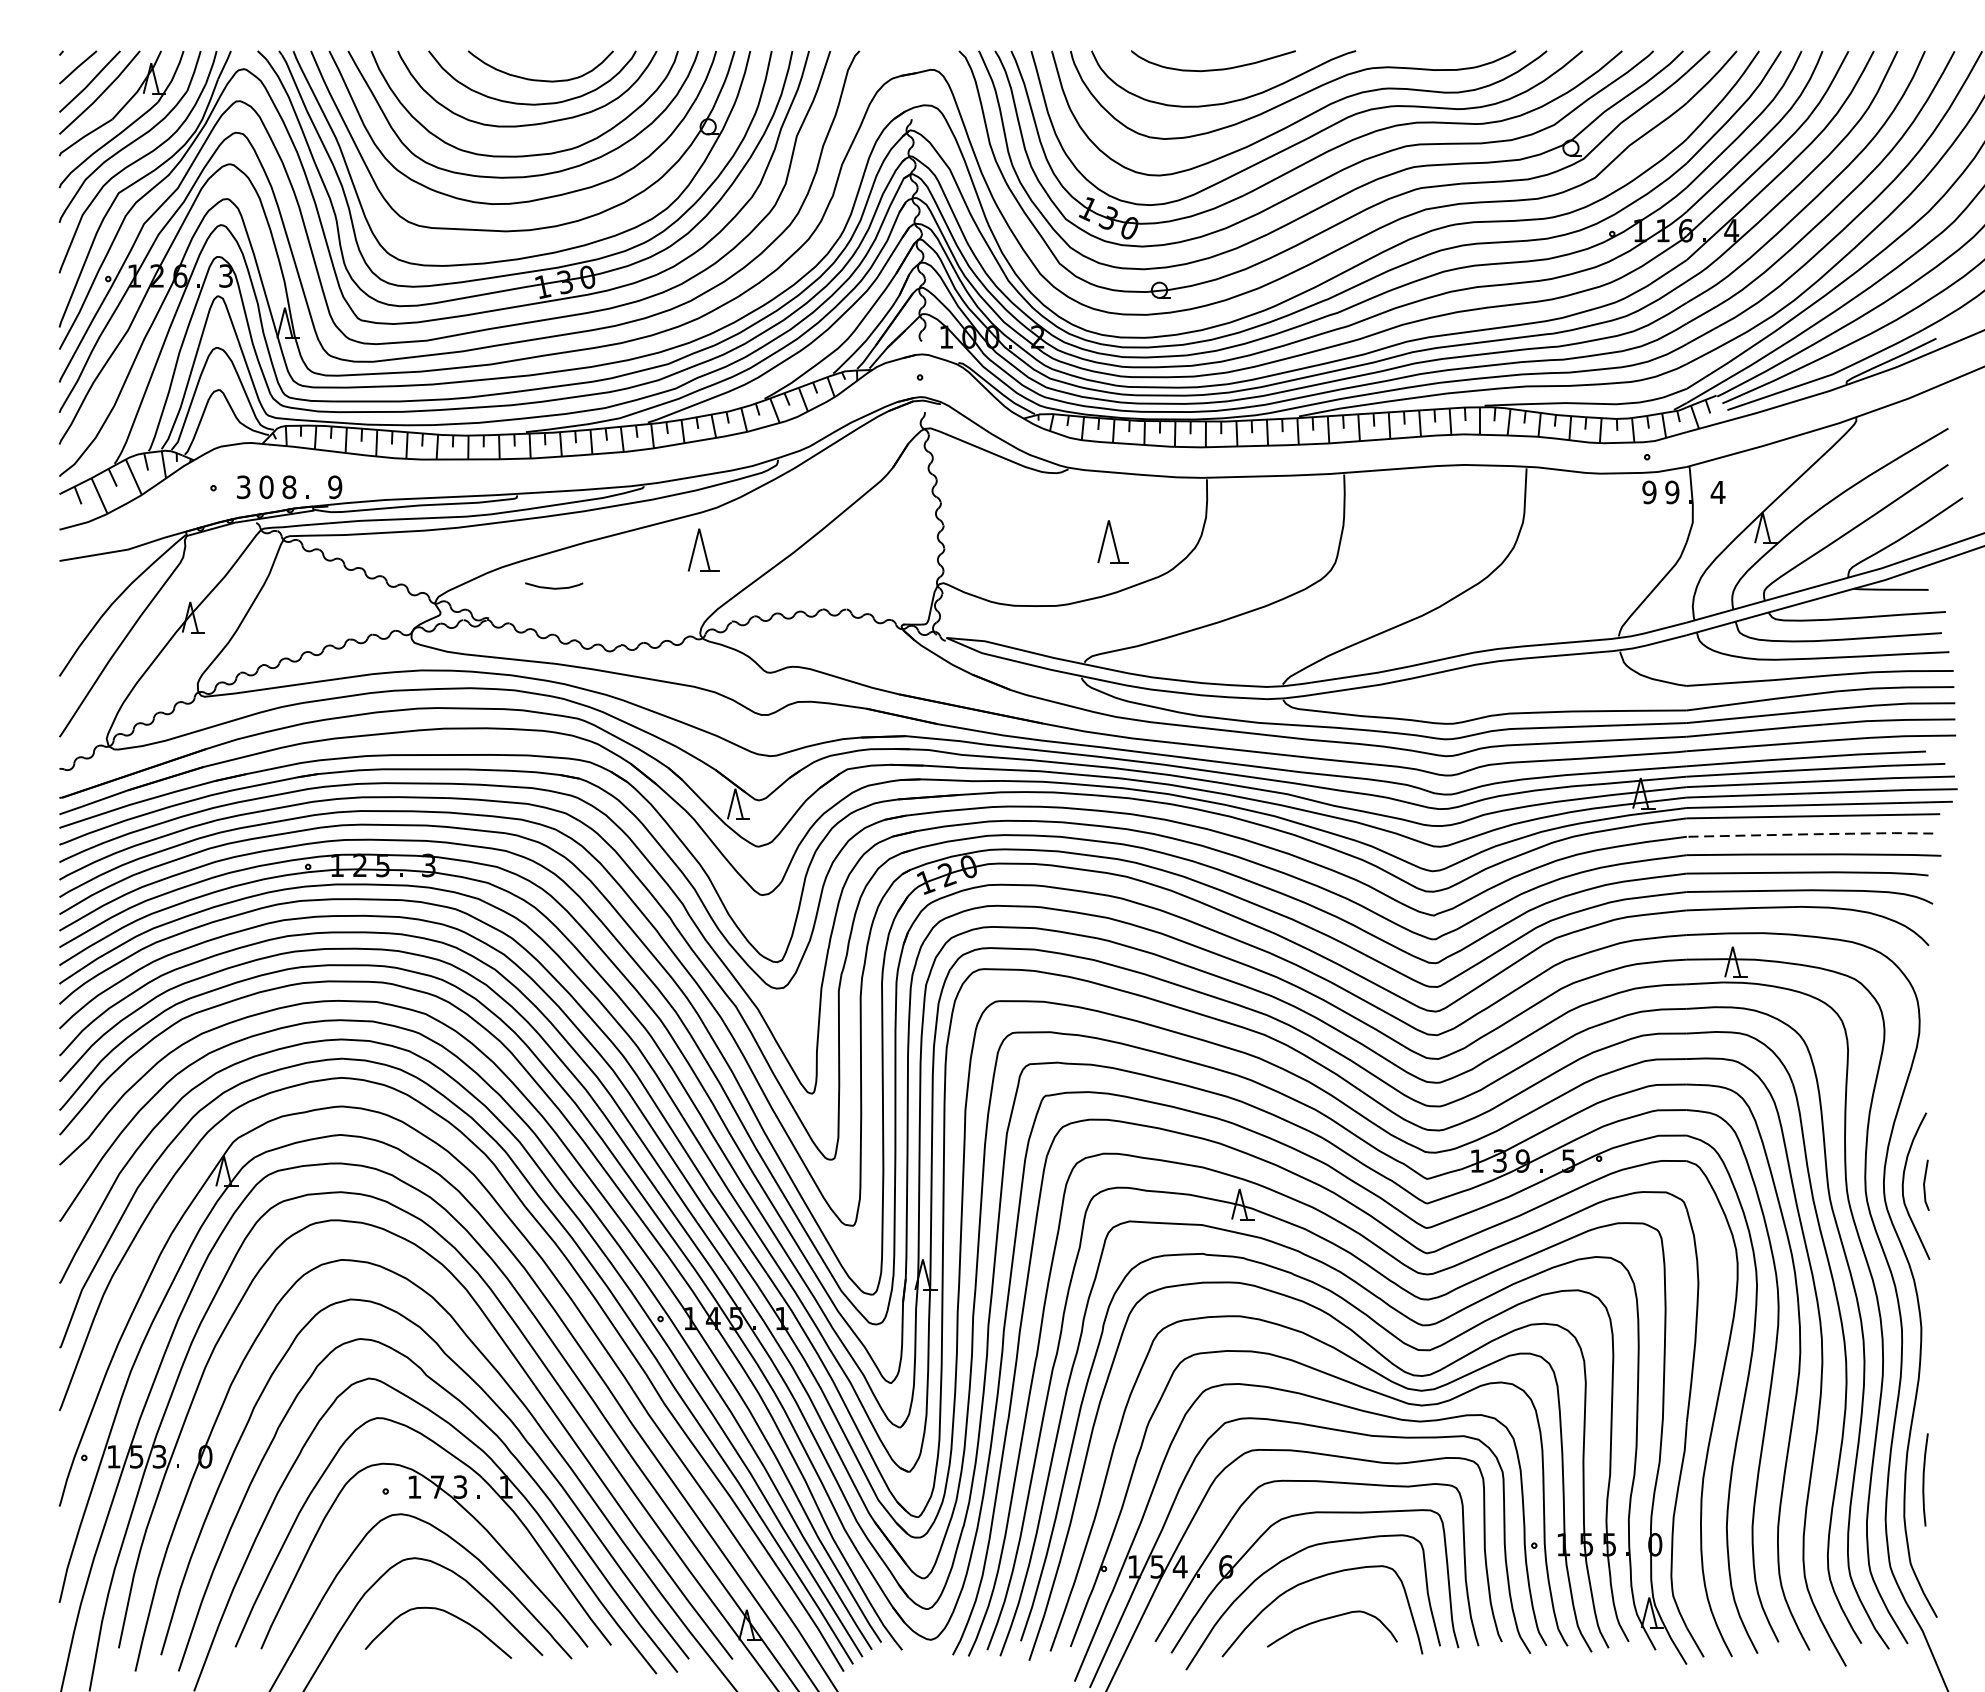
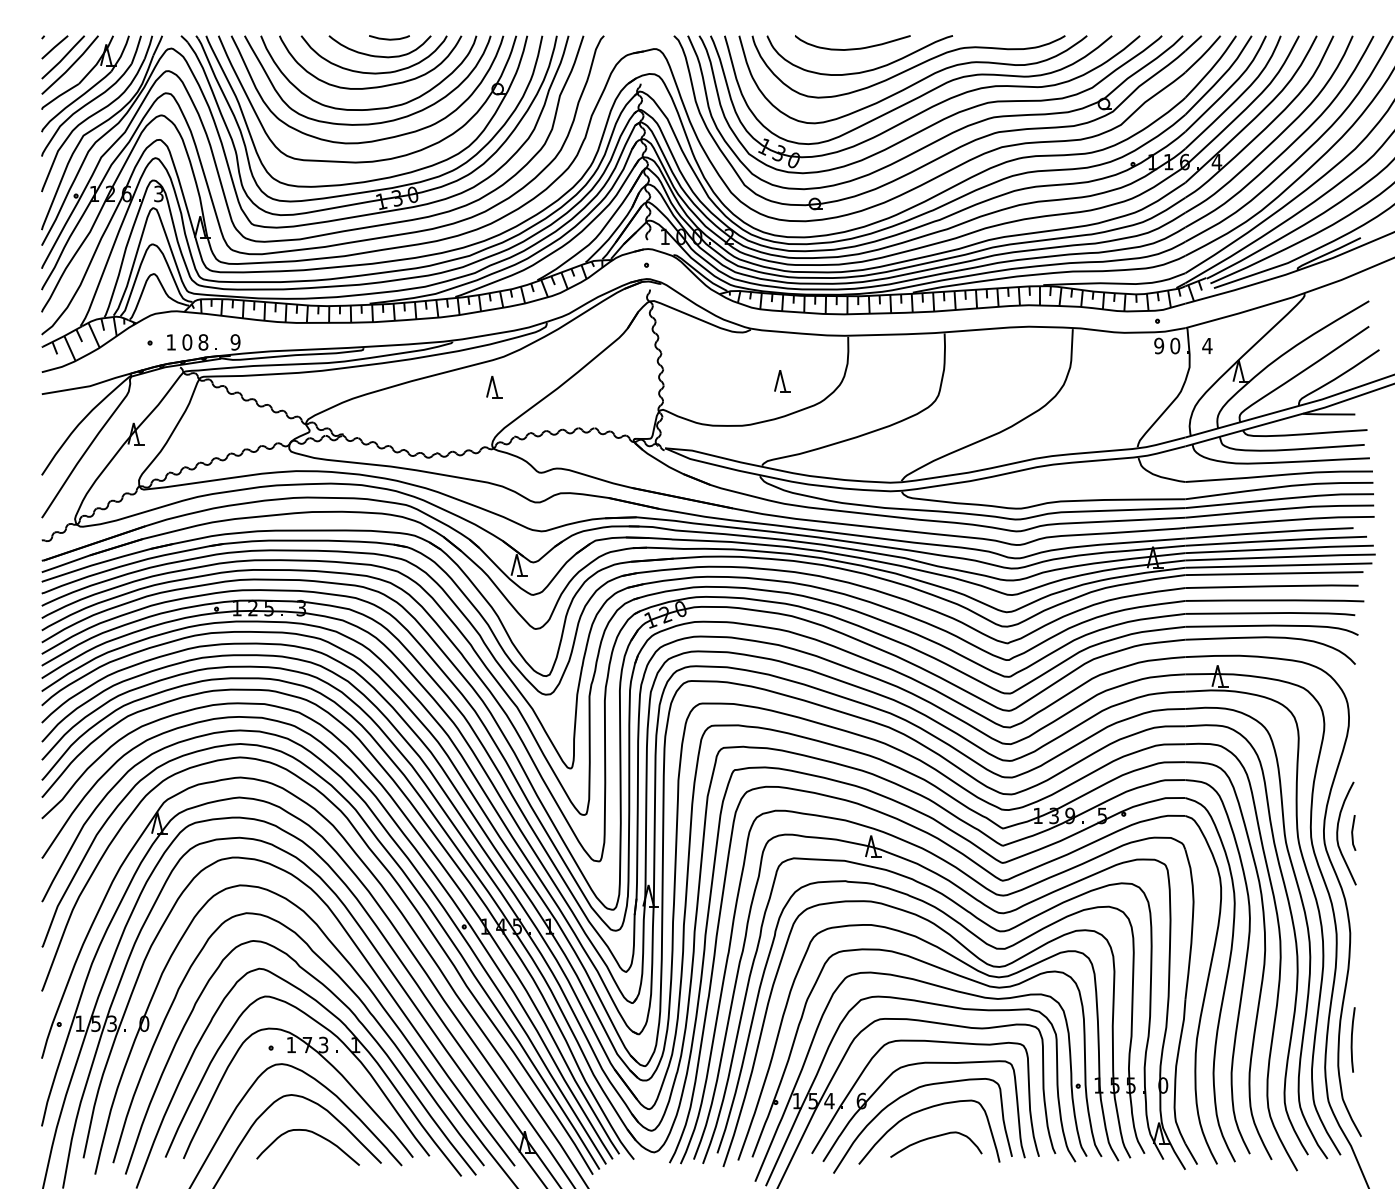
text: (242, 487) -> (170, 342), 3 -> 1
text: (1672, 493) -> (1175, 346), 9 -> 0
part: (1113, 542) -> (782, 381), size x0.71
part: (703, 551) -> (494, 387), size x0.71
curve: (554, 587) -> (389, 38), moved
line: (1809, 834) -> (1271, 586), dashed -> solid

